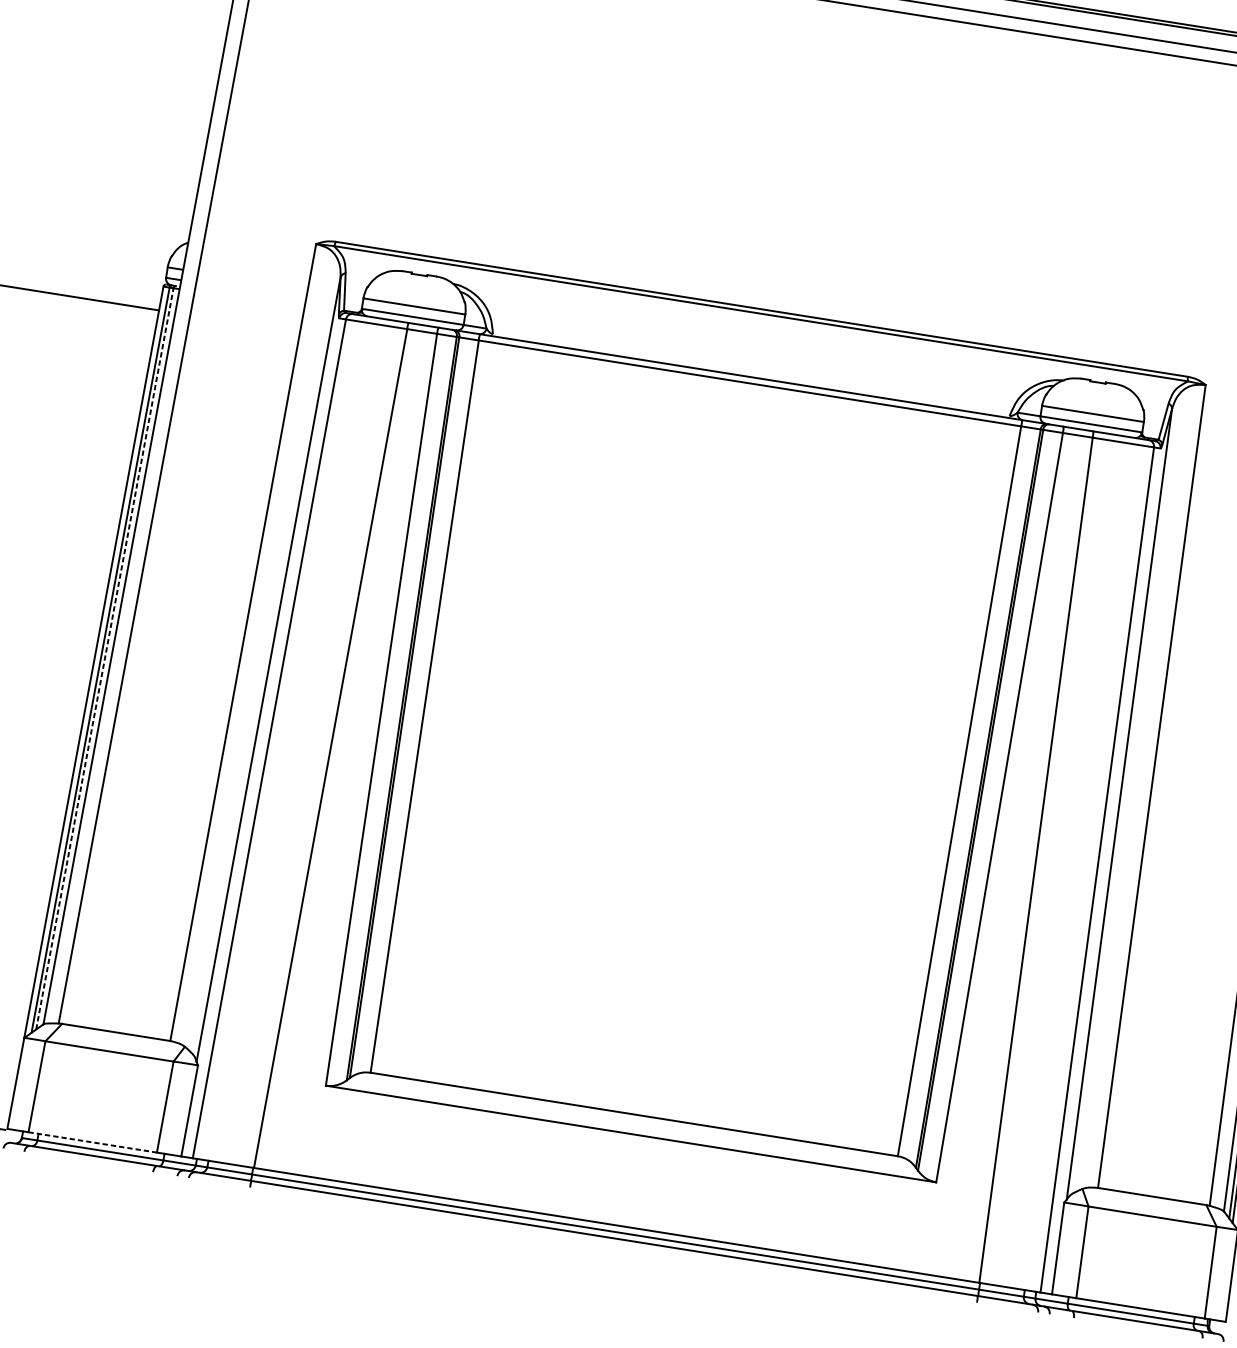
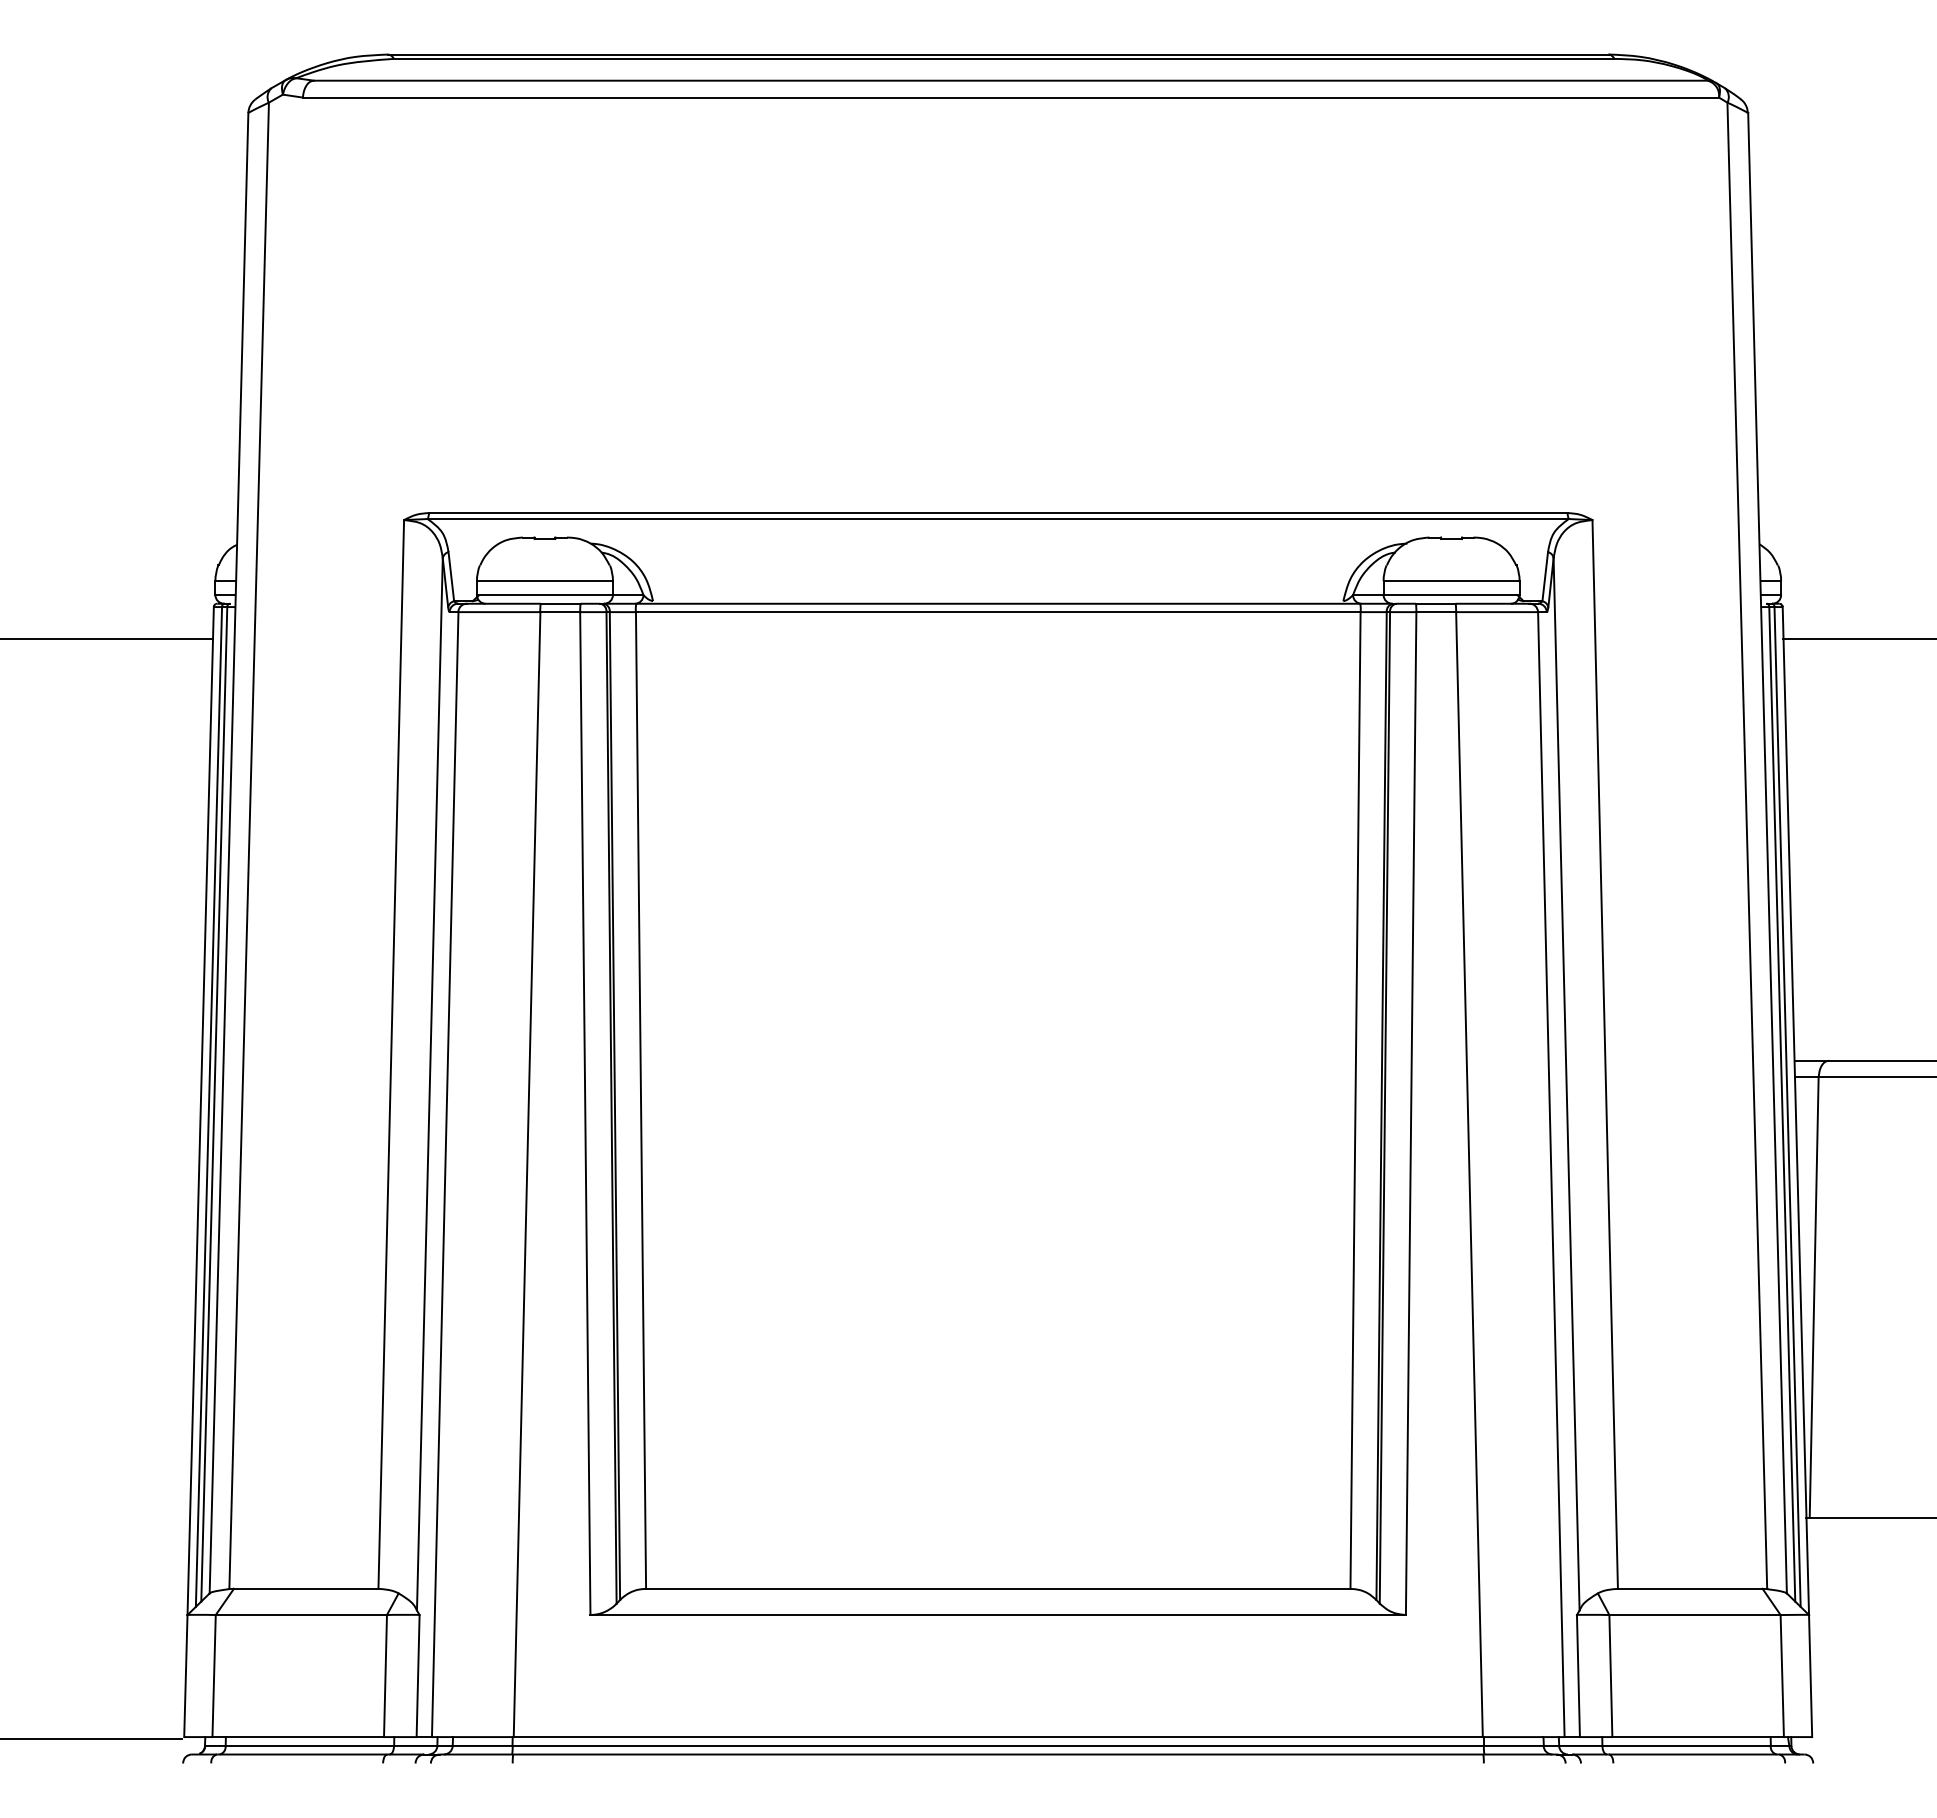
line: (105, 658) -> (214, 1103), dashed -> solid
line: (92, 1142) -> (298, 1737), dashed -> solid

